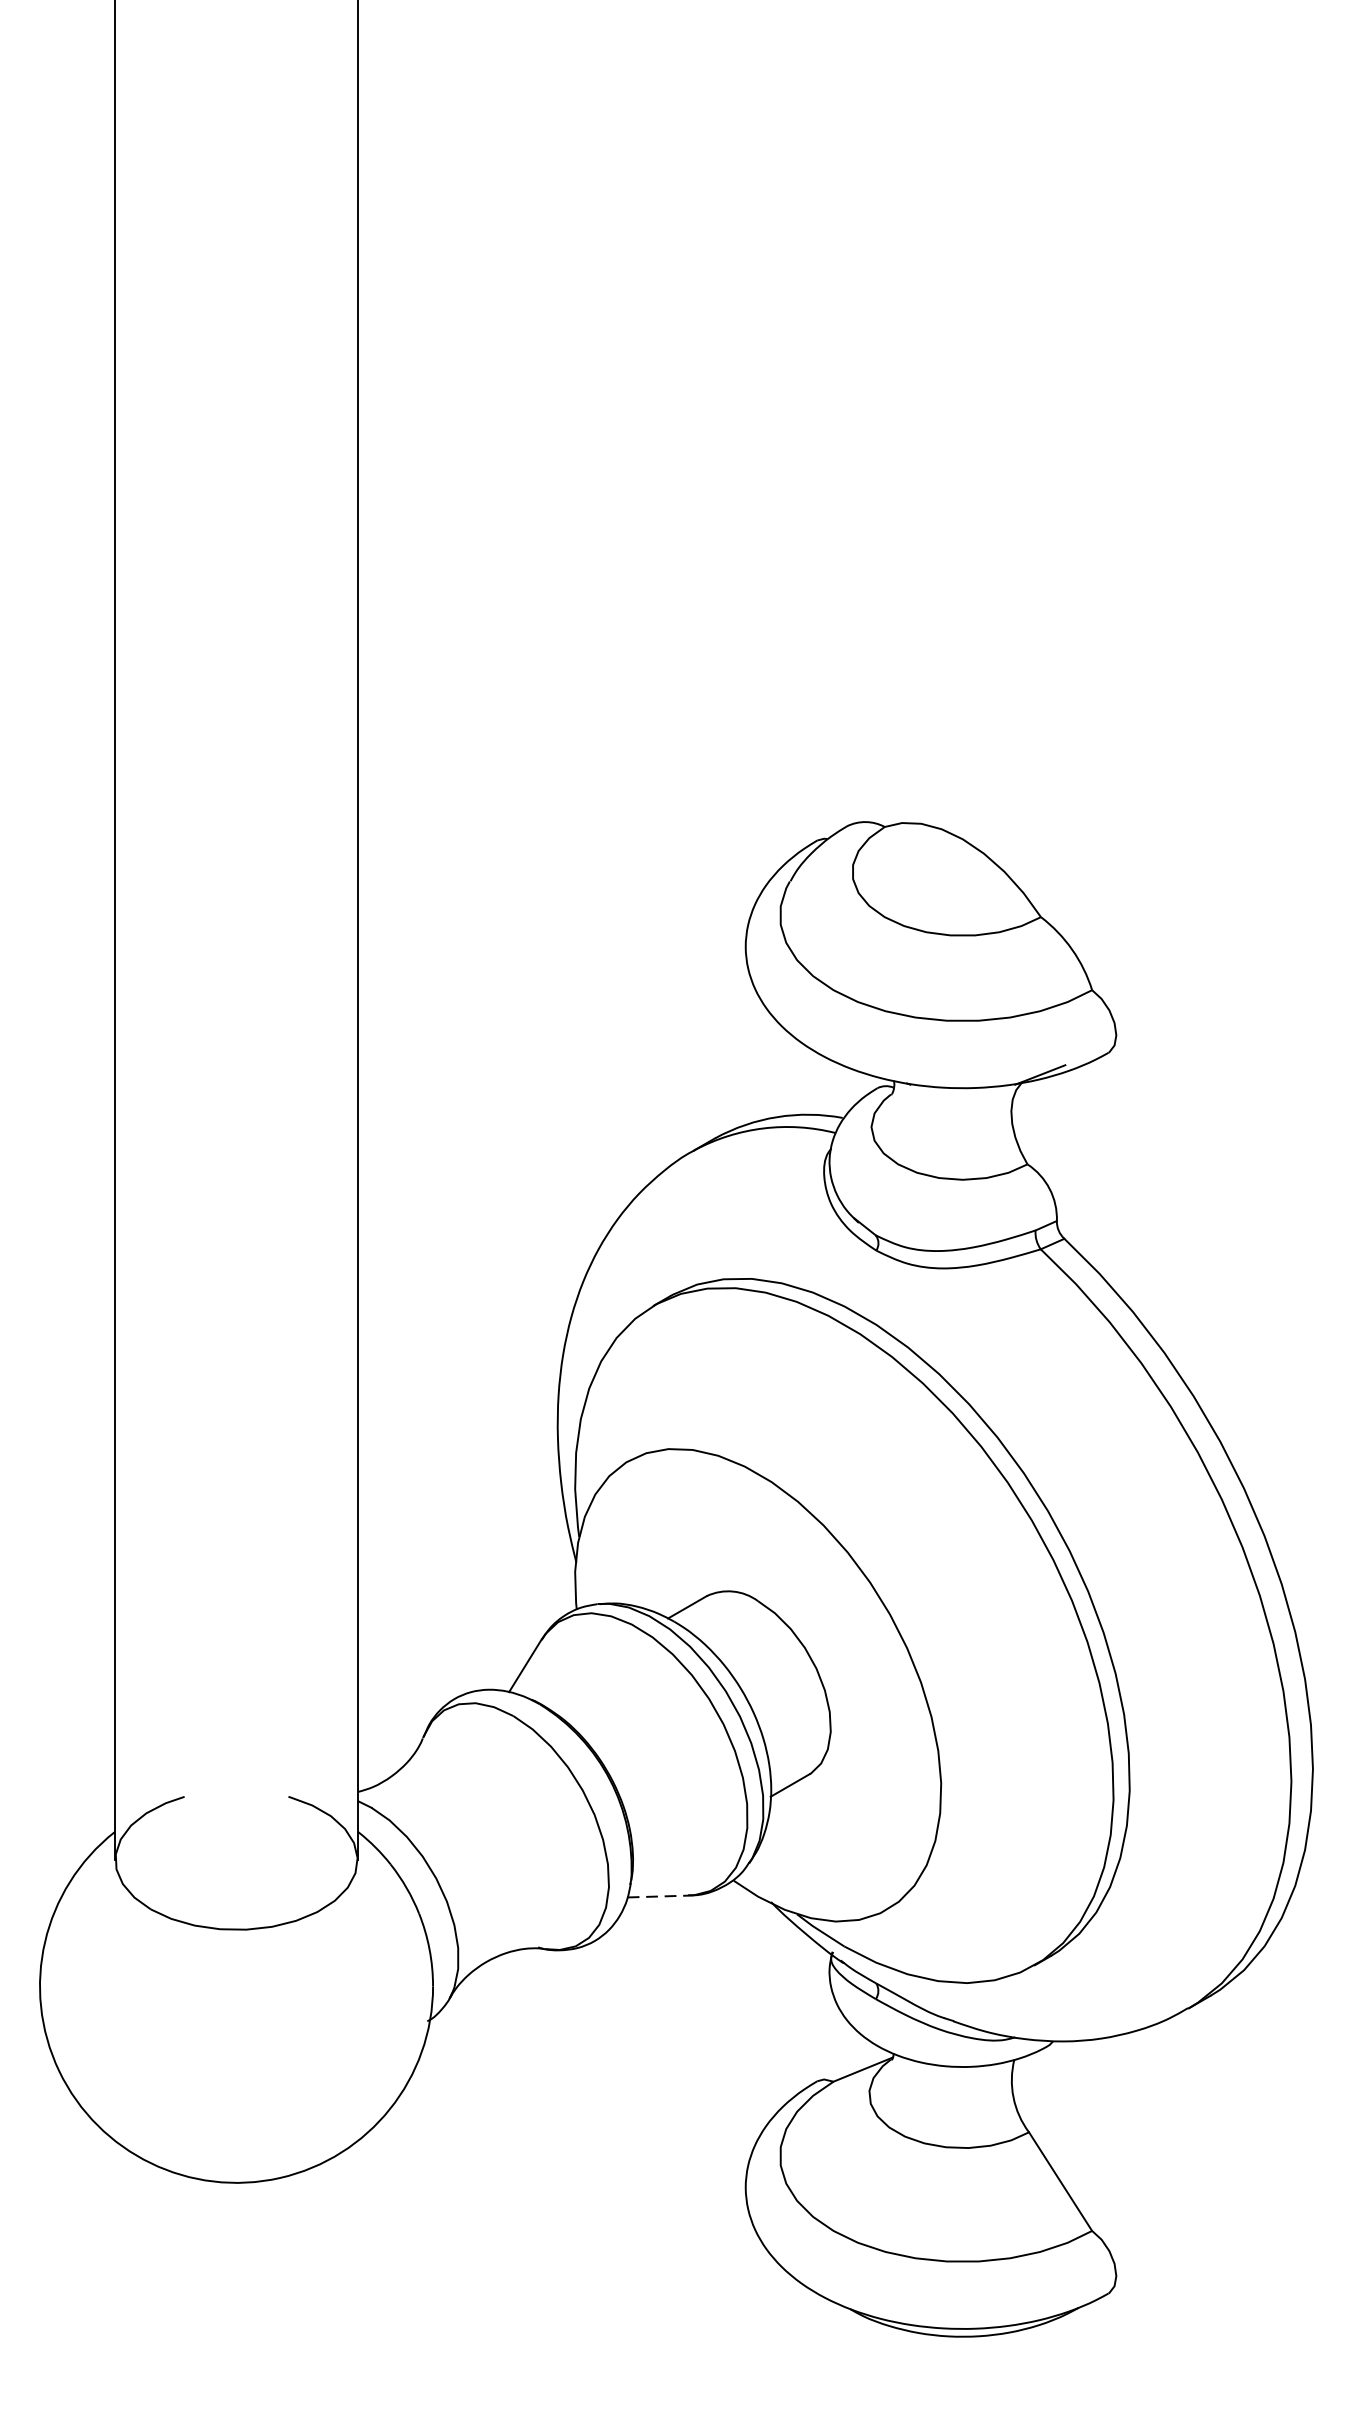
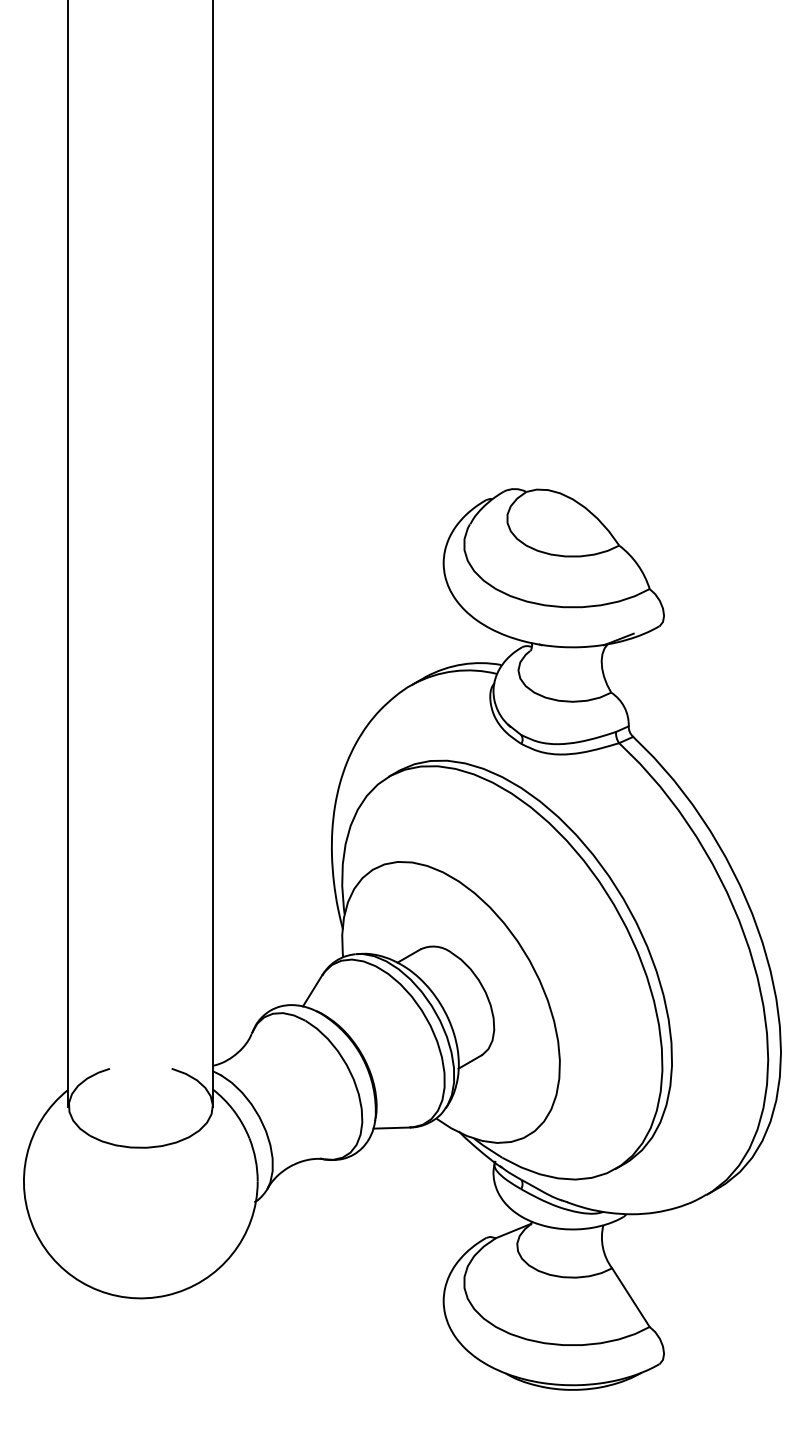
line: (659, 1897) -> (392, 1128), dashed -> solid

